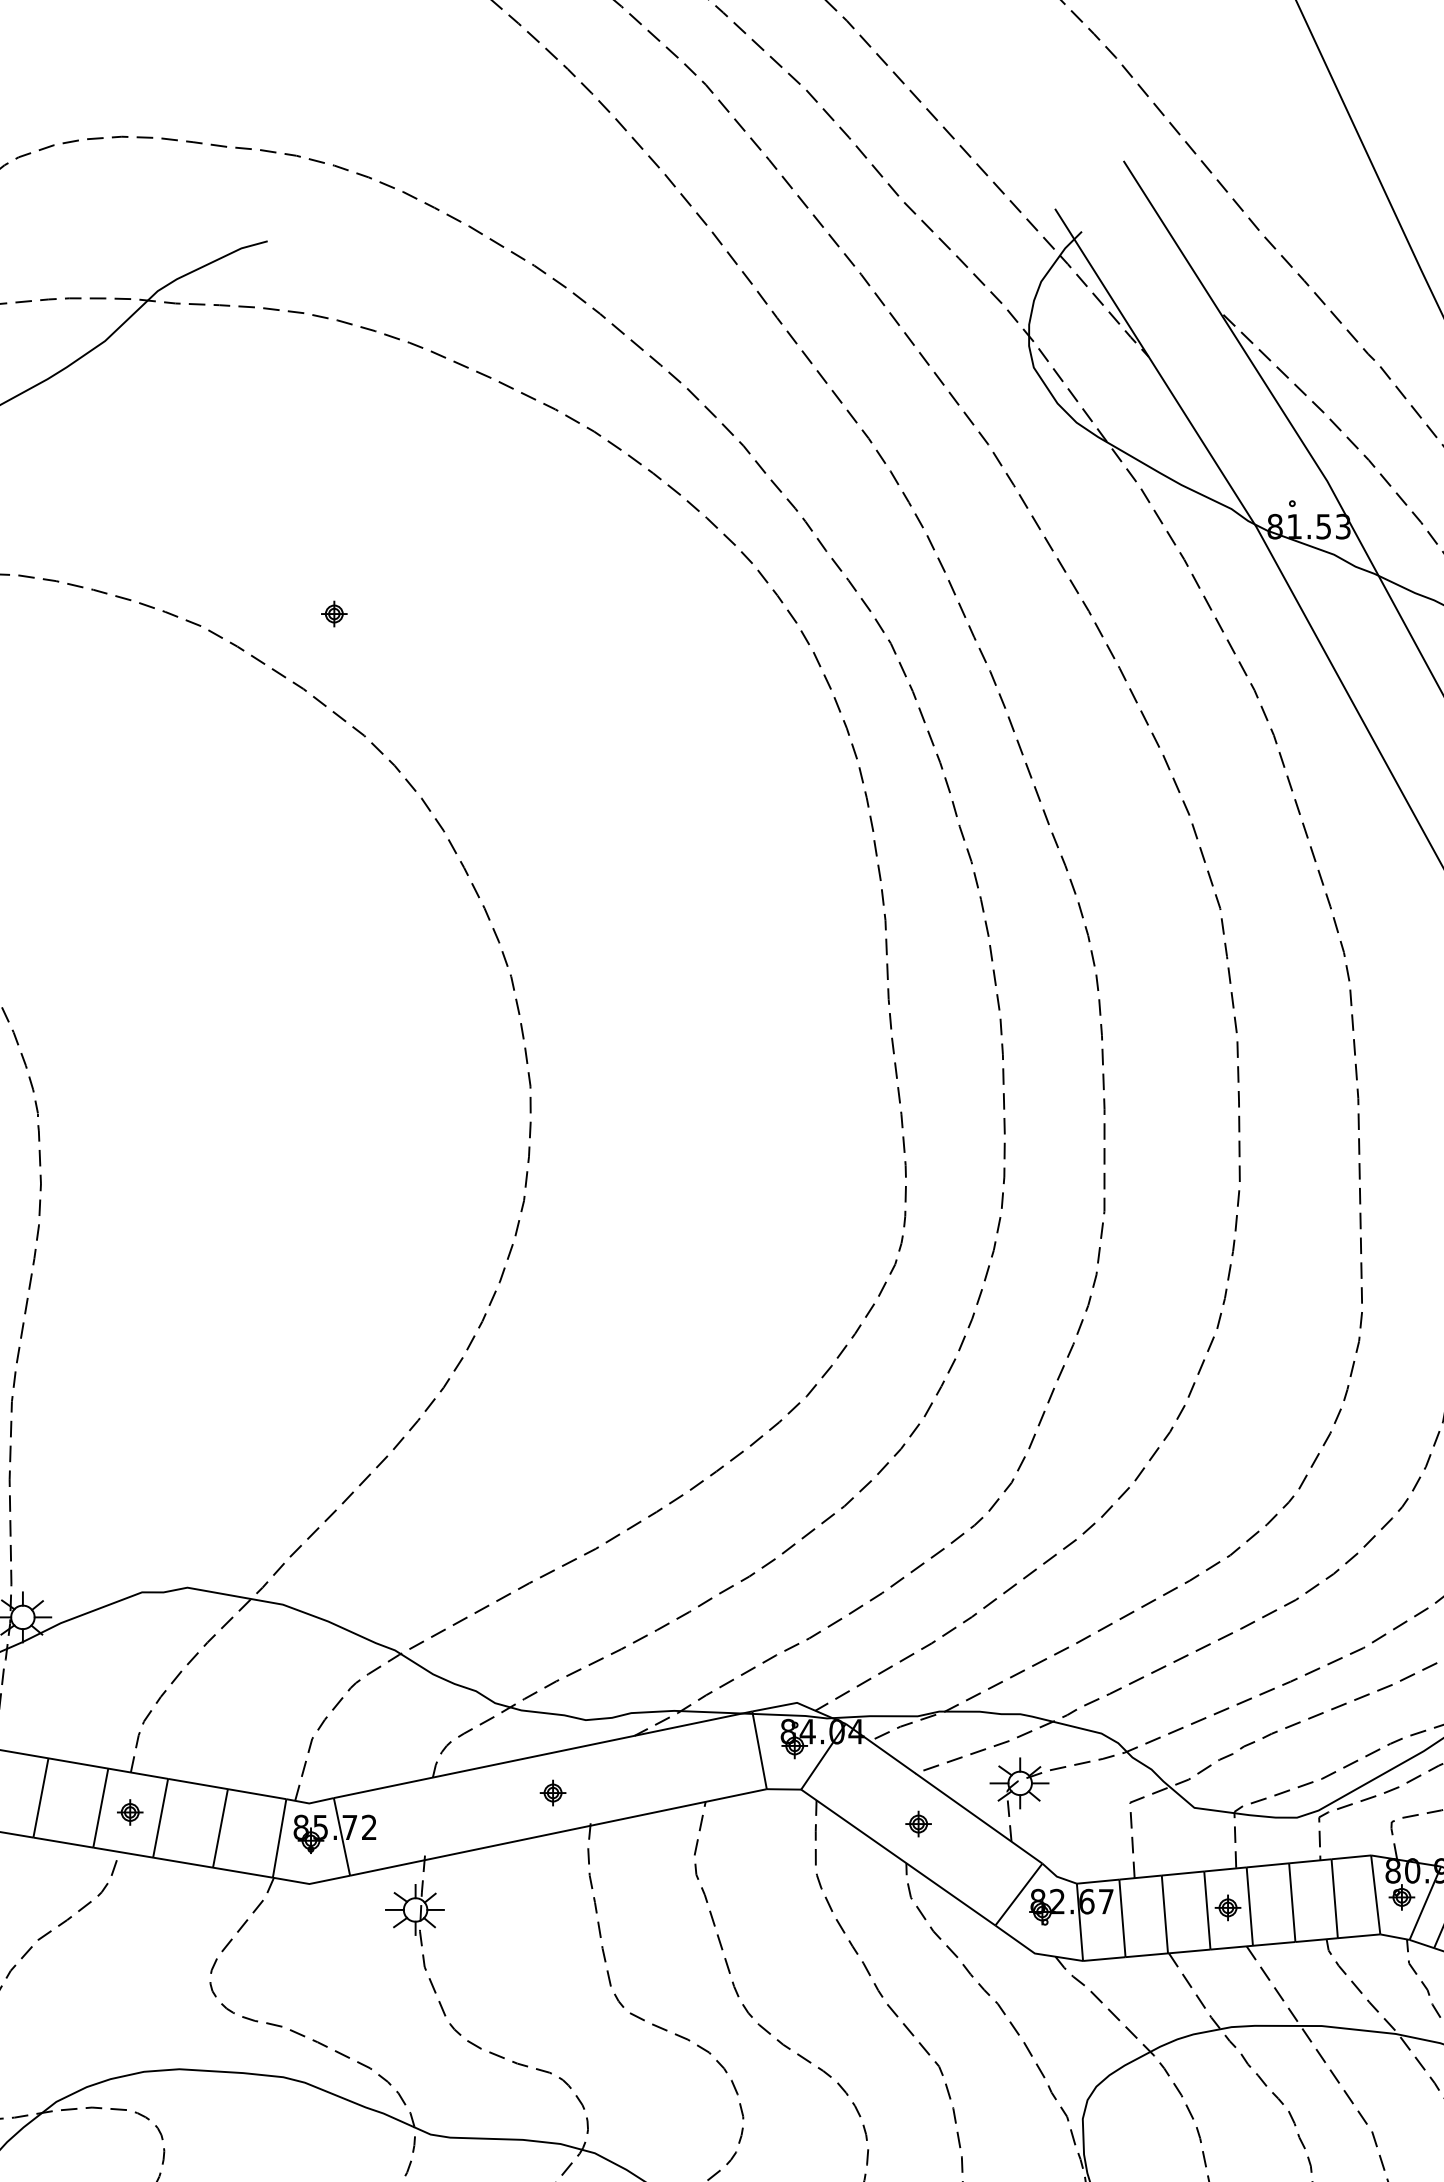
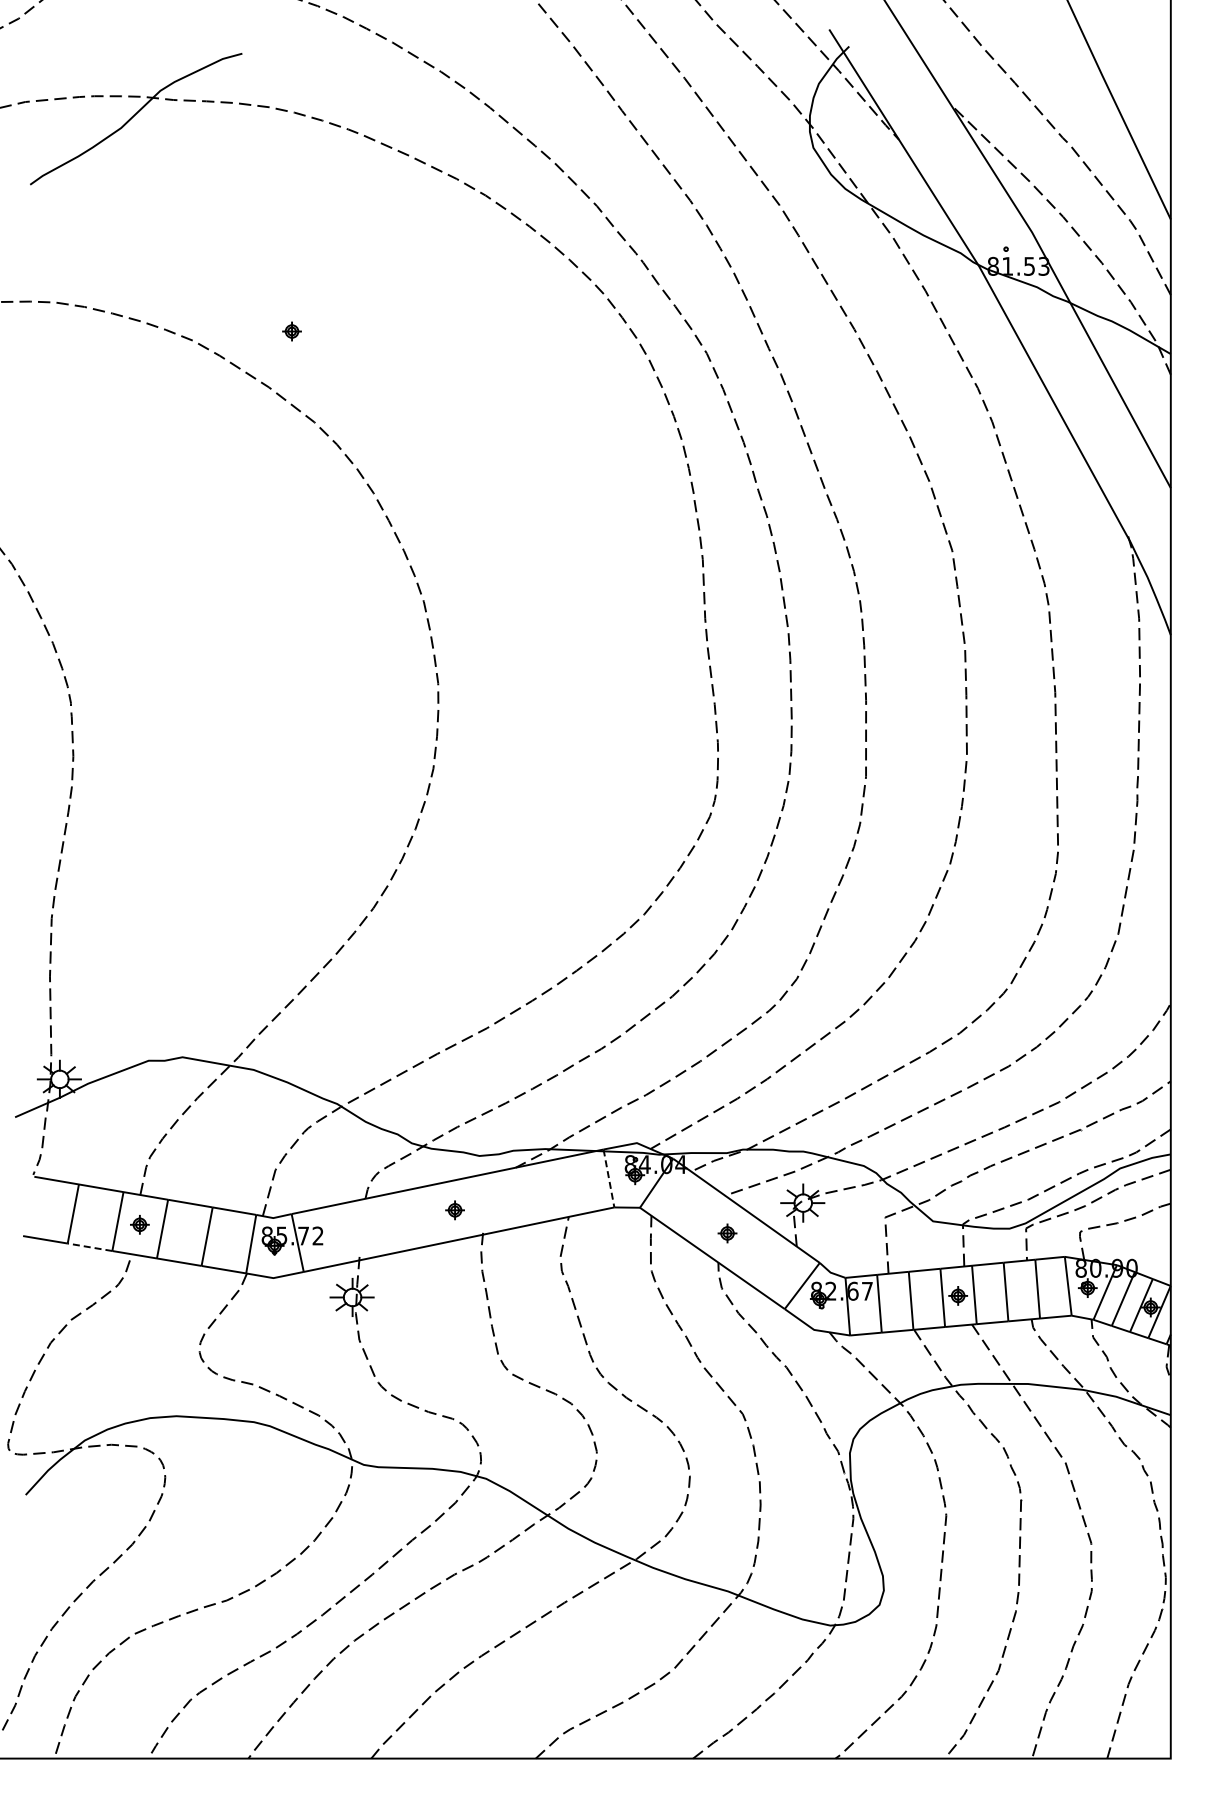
line: (760, 1750) -> (609, 1178), solid -> dashed
line: (63, 1842) -> (90, 1247), solid -> dashed

